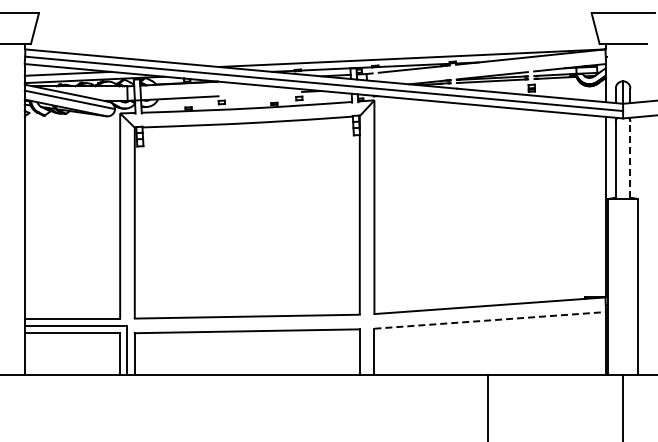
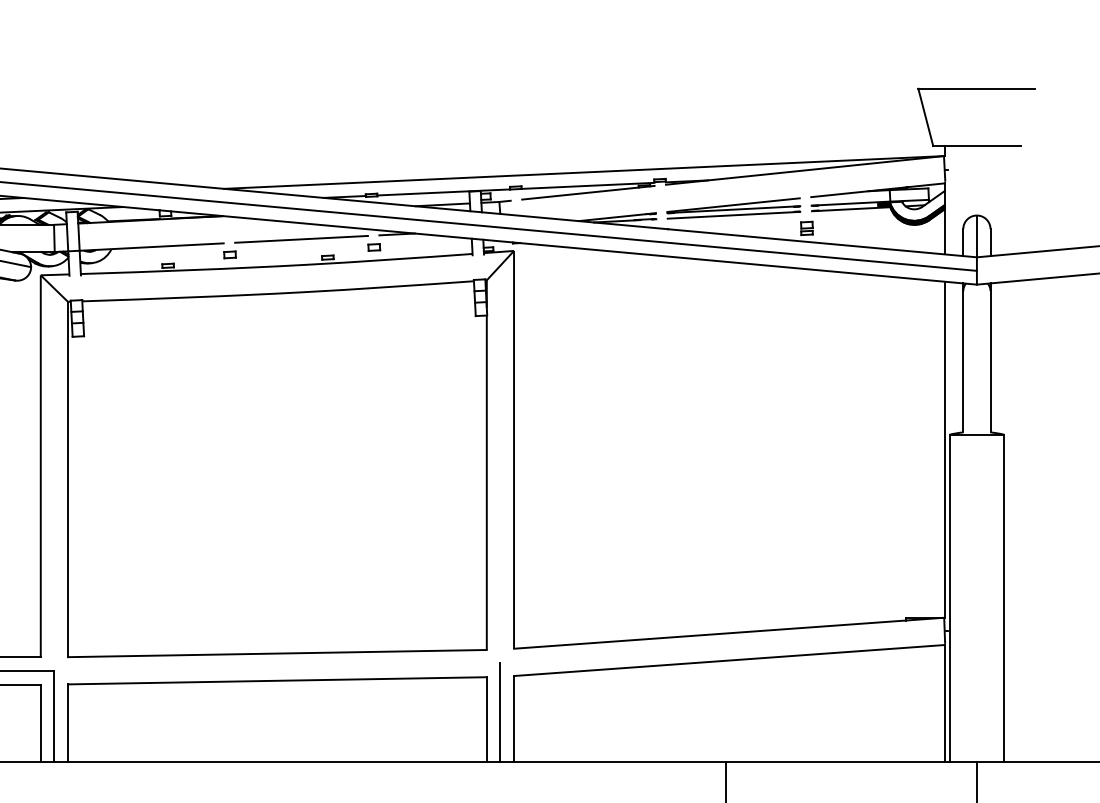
line: (259, 93) -> (300, 238), added
line: (630, 157) -> (990, 357), dashed -> solid
line: (490, 320) -> (730, 660), dashed -> solid
line: (367, 348) -> (501, 712), added

